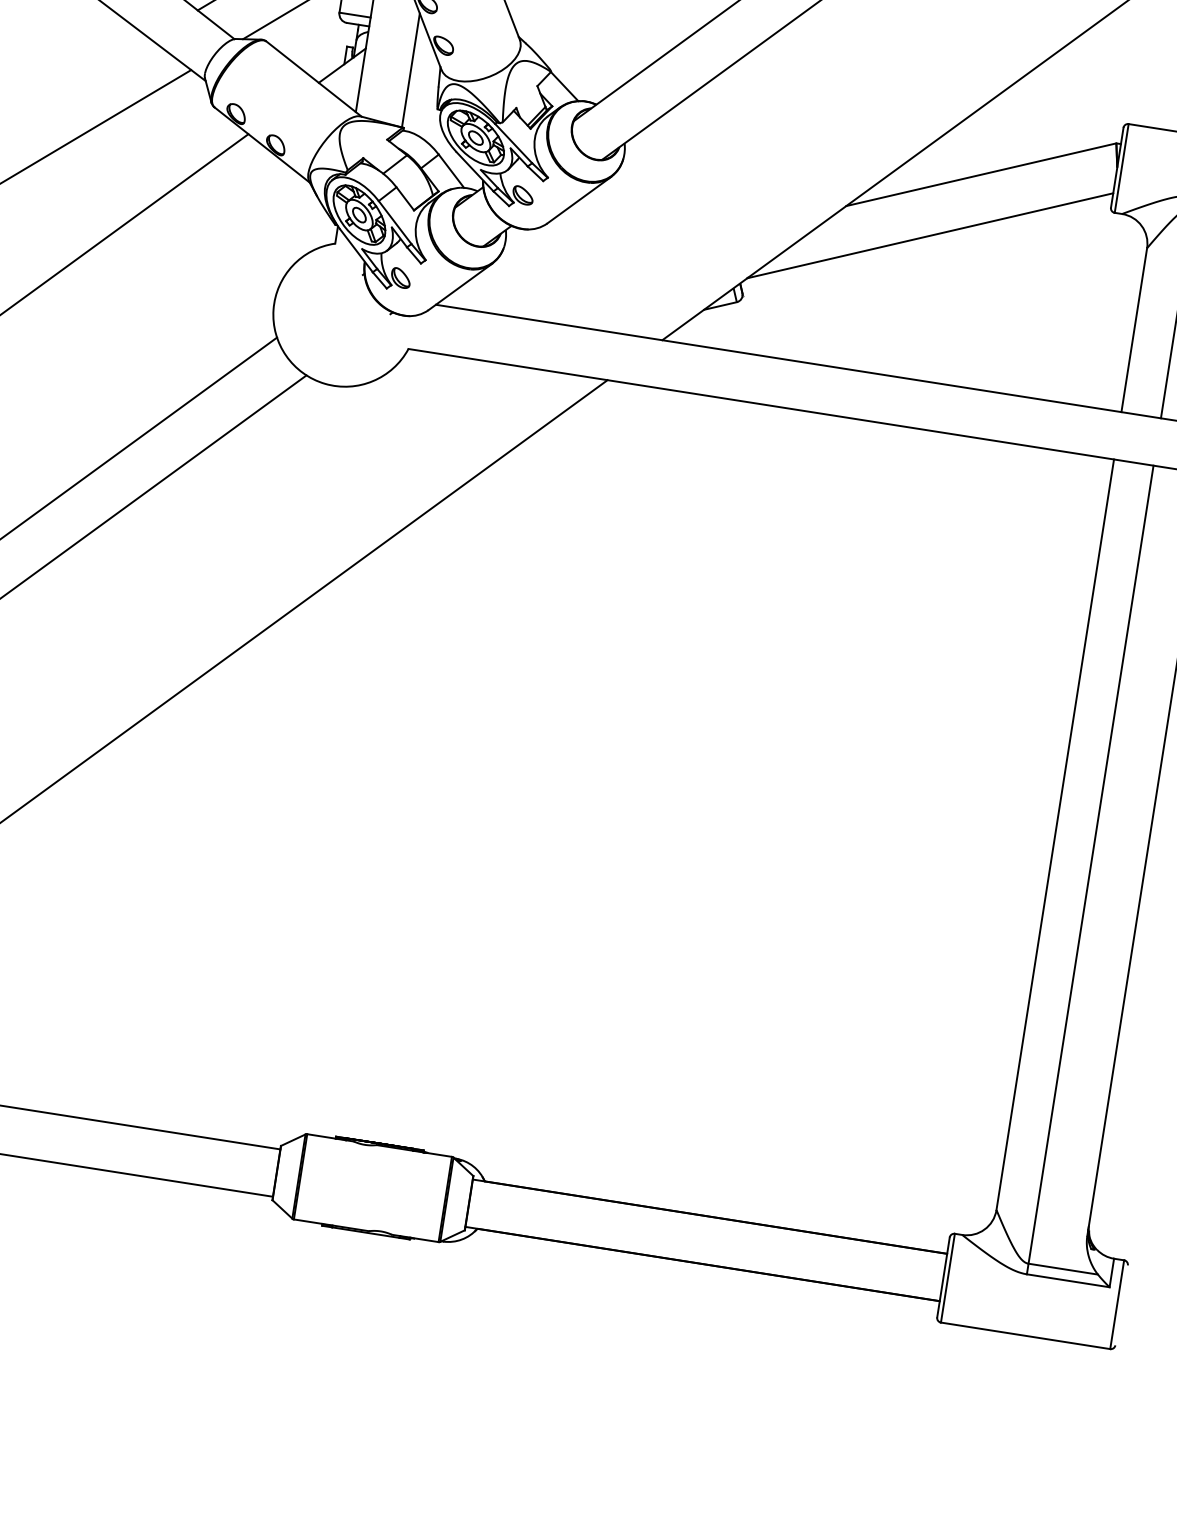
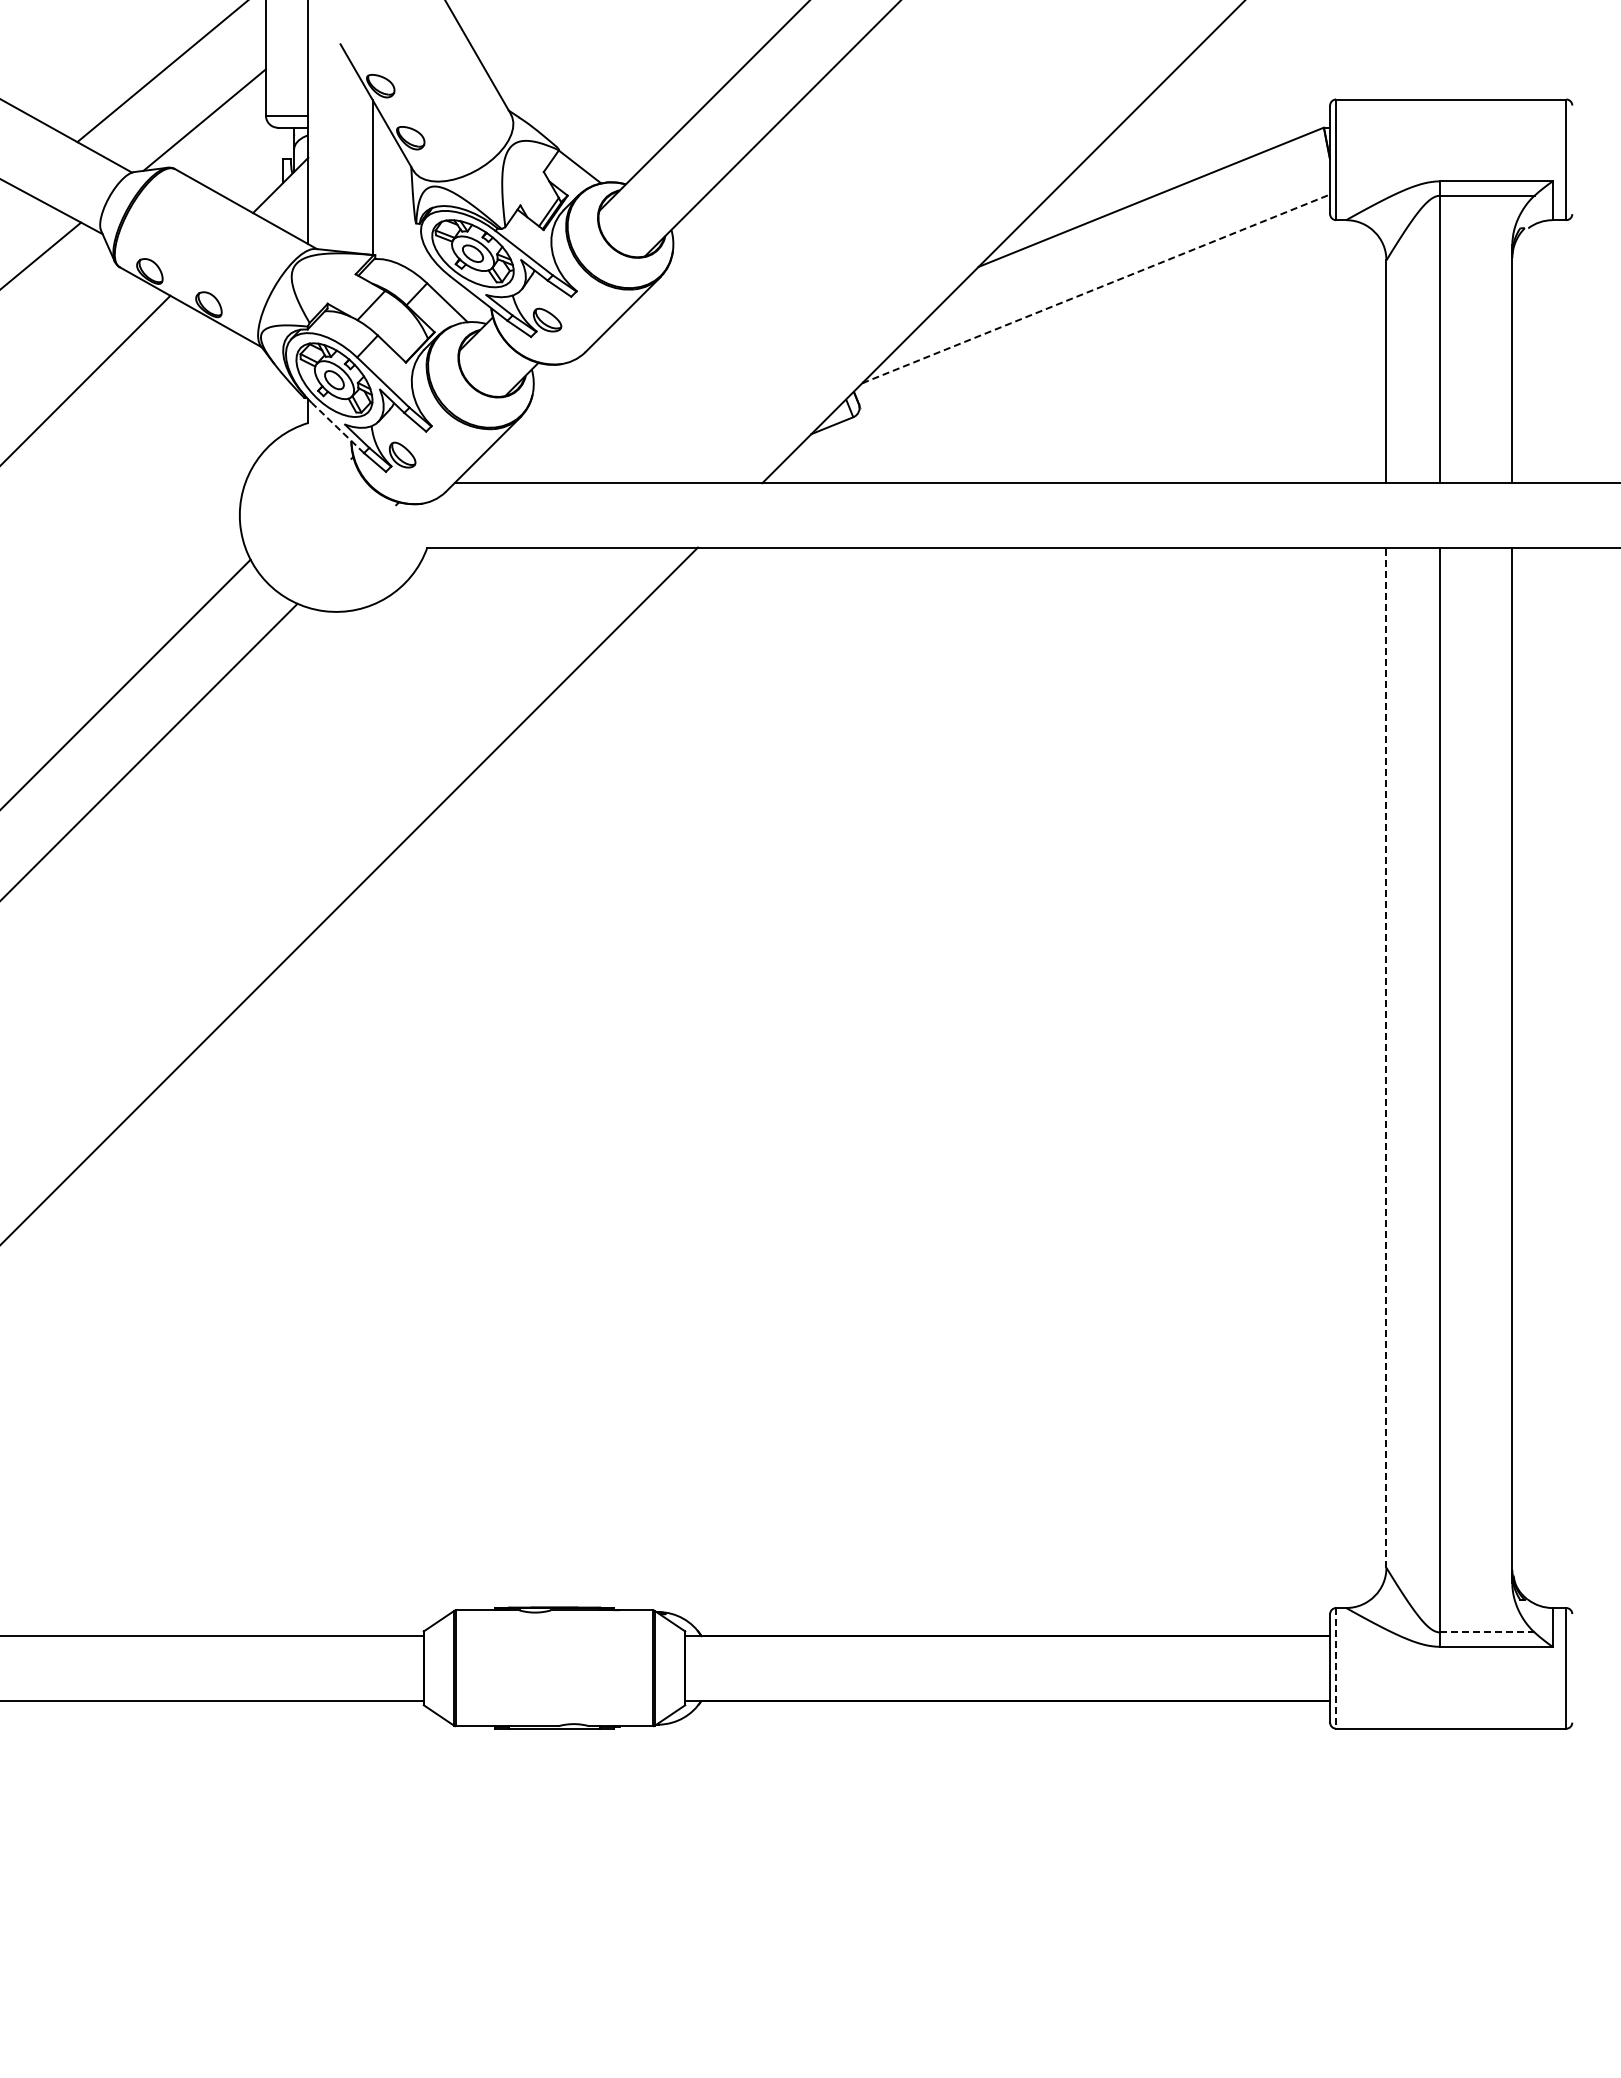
line: (930, 235) -> (1096, 288), solid -> dashed
line: (356, 250) -> (337, 427), solid -> dashed
line: (1055, 834) -> (1386, 1057), solid -> dashed
line: (1063, 1269) -> (1487, 1632), solid -> dashed
line: (948, 1278) -> (1336, 1668), solid -> dashed

